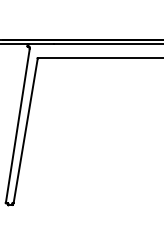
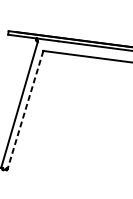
line: (25, 131) -> (25, 110), solid -> dashed

